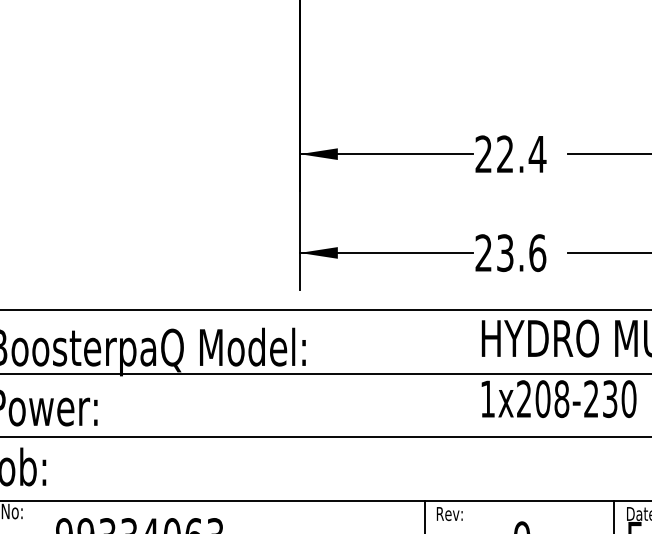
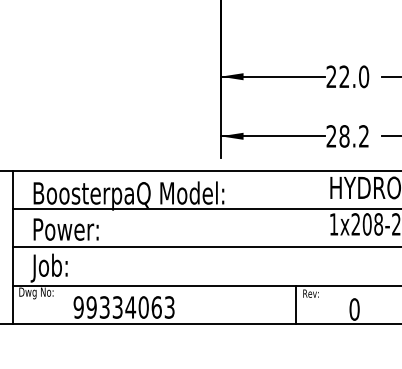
text: (536, 153) -> (363, 76), 22.4 -> 22.0
text: (521, 253) -> (354, 136), 23.6 -> 28.2

